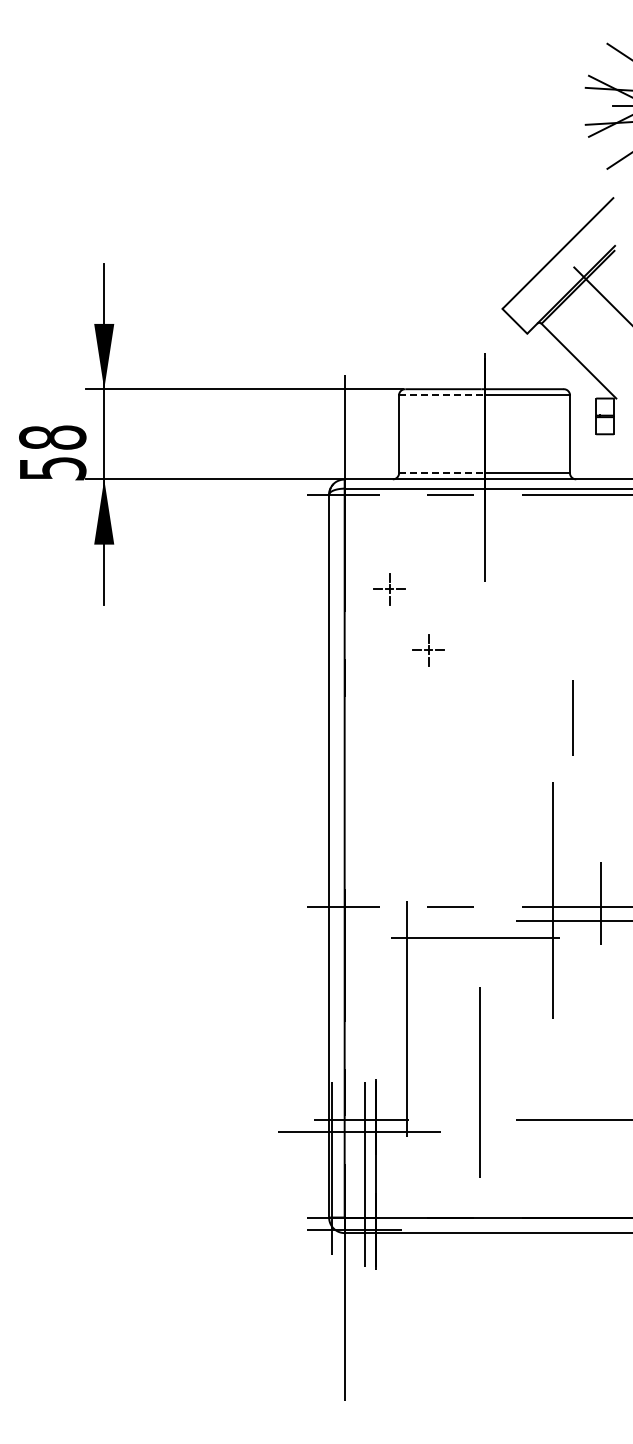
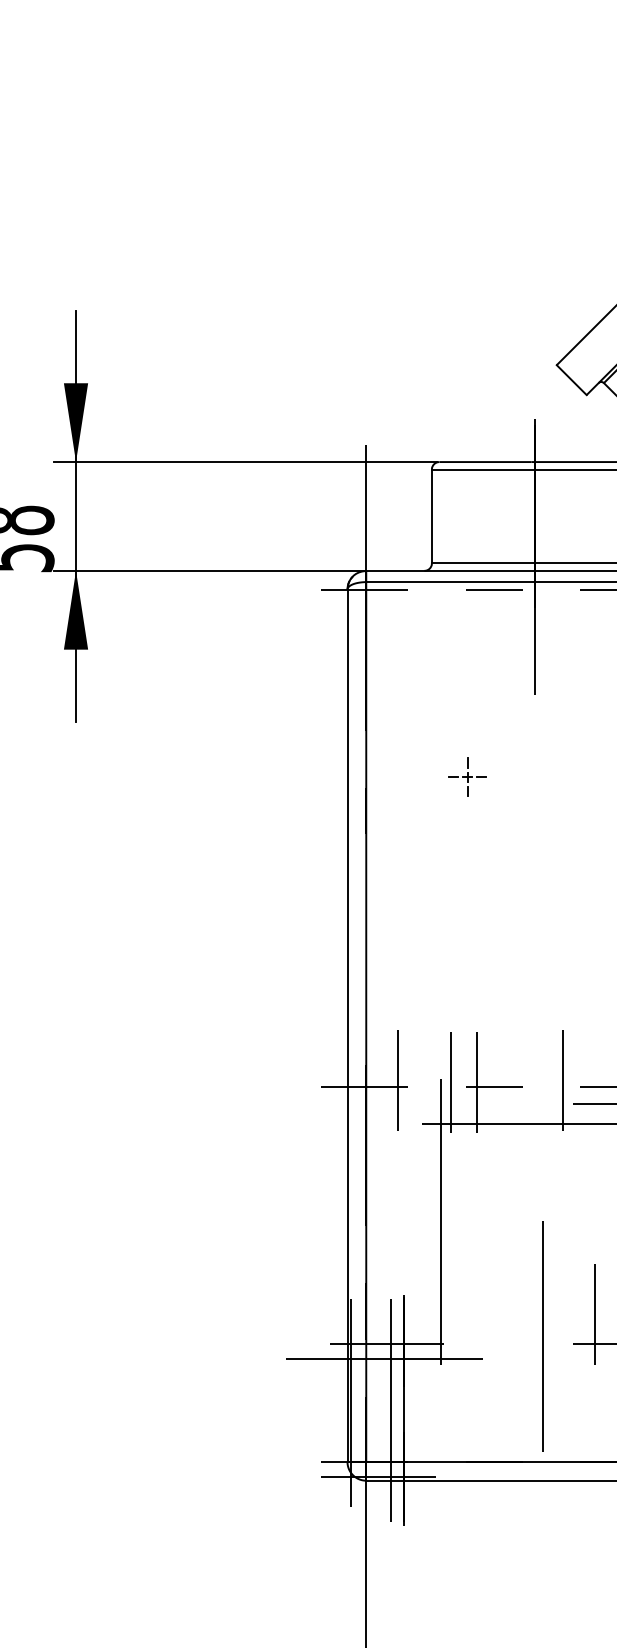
line: (441, 395) -> (483, 469), dashed -> solid
line: (441, 473) -> (483, 563), dashed -> solid
part: (389, 589) -> (420, 703), removed
line: (371, 901) -> (398, 1080), added
line: (507, 901) -> (562, 1080), added
line: (414, 903) -> (450, 1082), added
line: (436, 903) -> (477, 1082), added
line: (479, 1082) -> (542, 1336), moved
line: (534, 1095) -> (595, 1314), added

